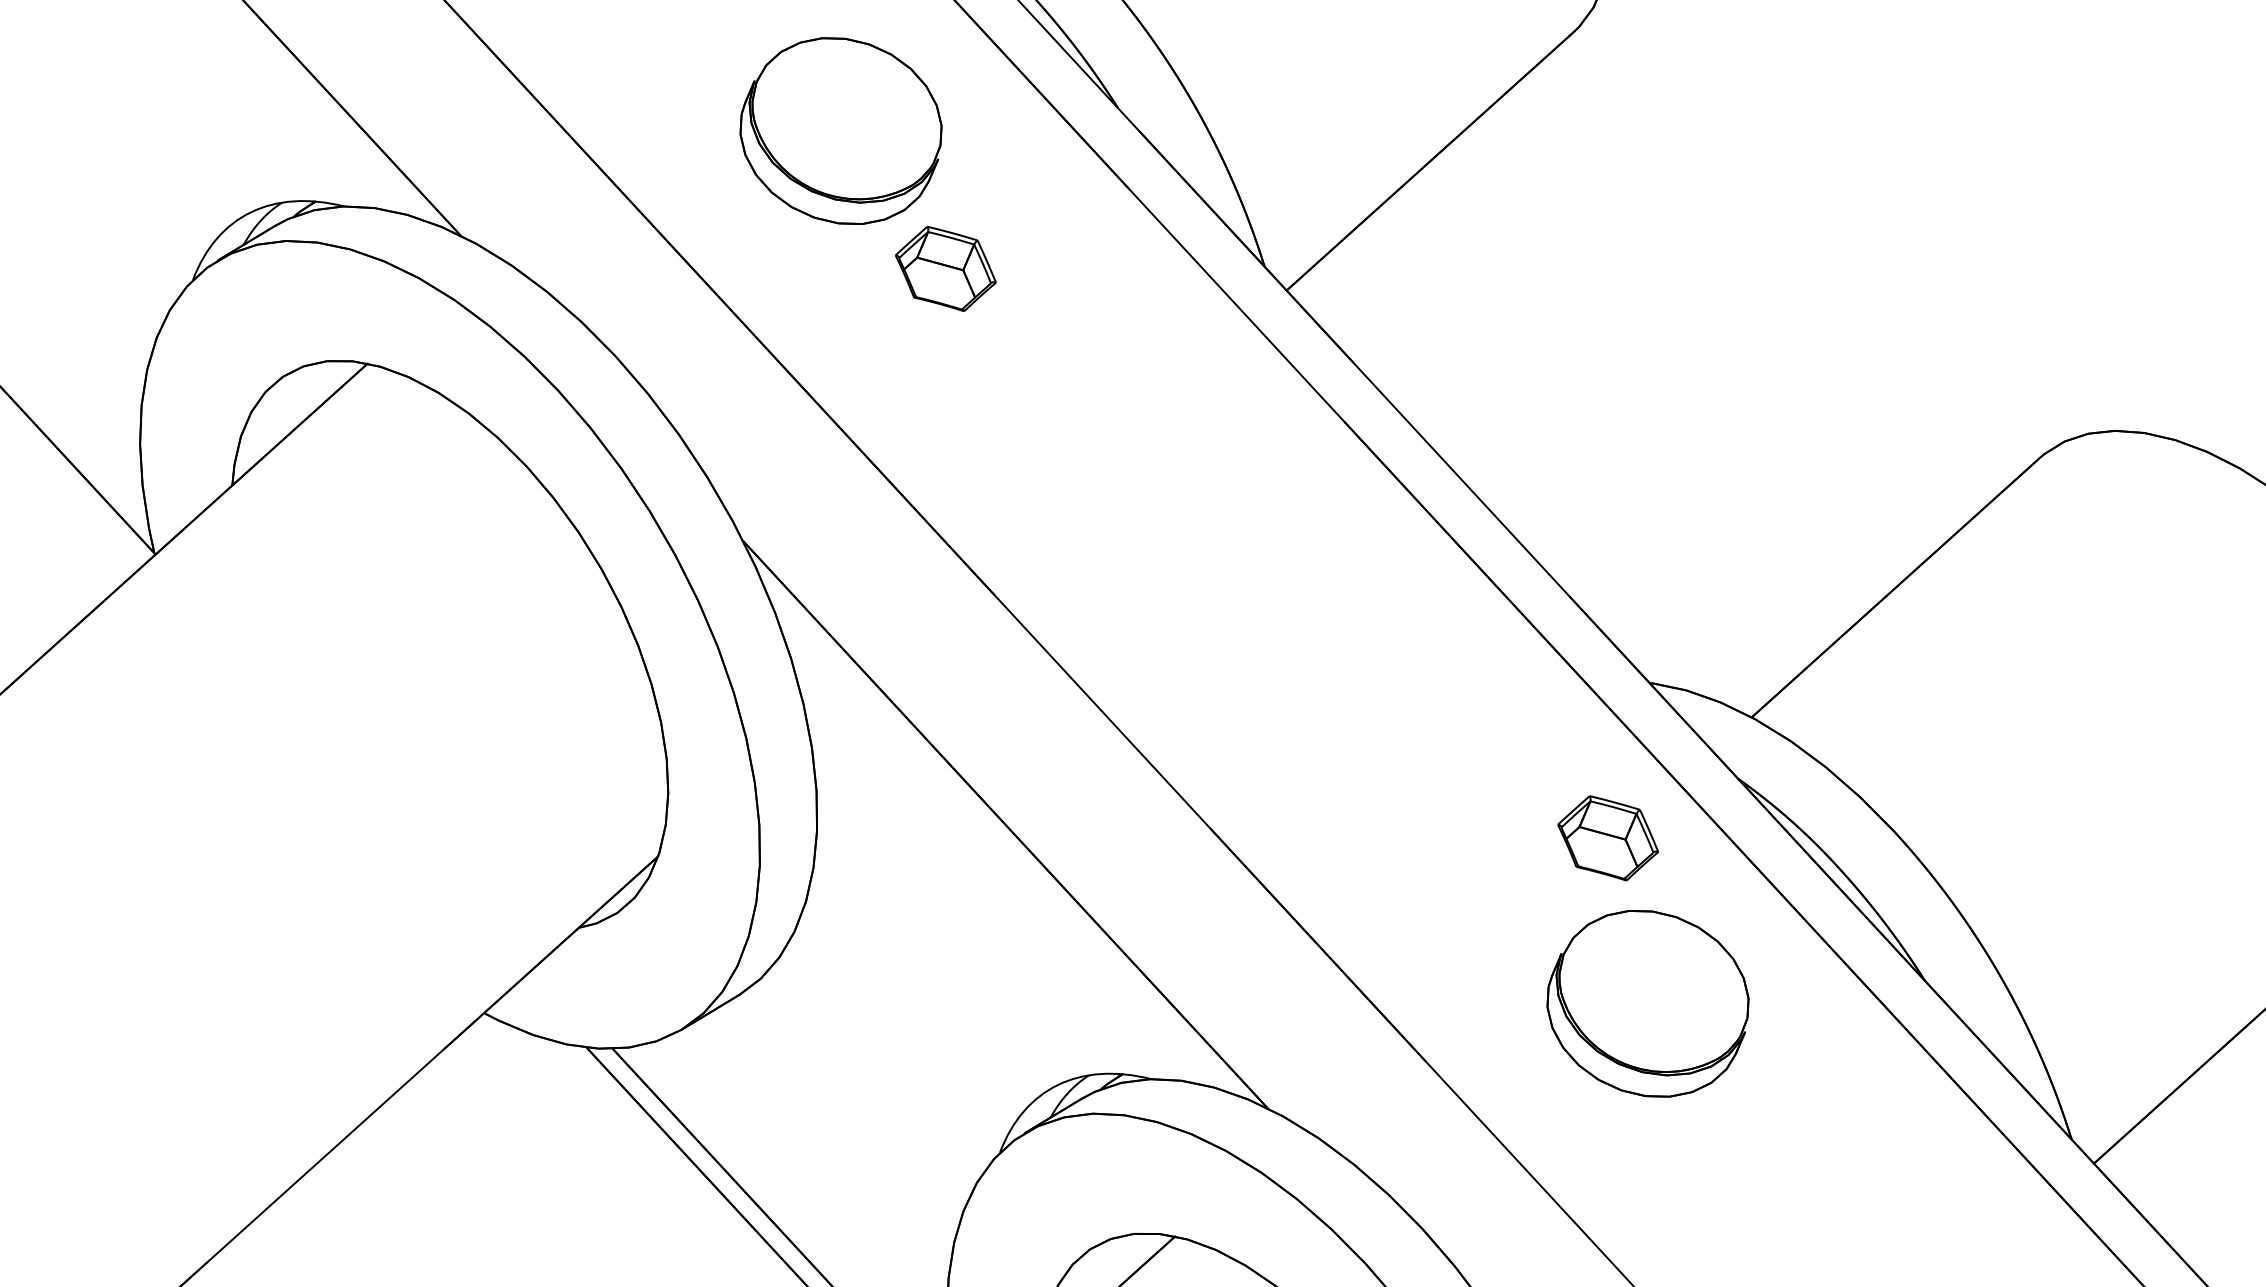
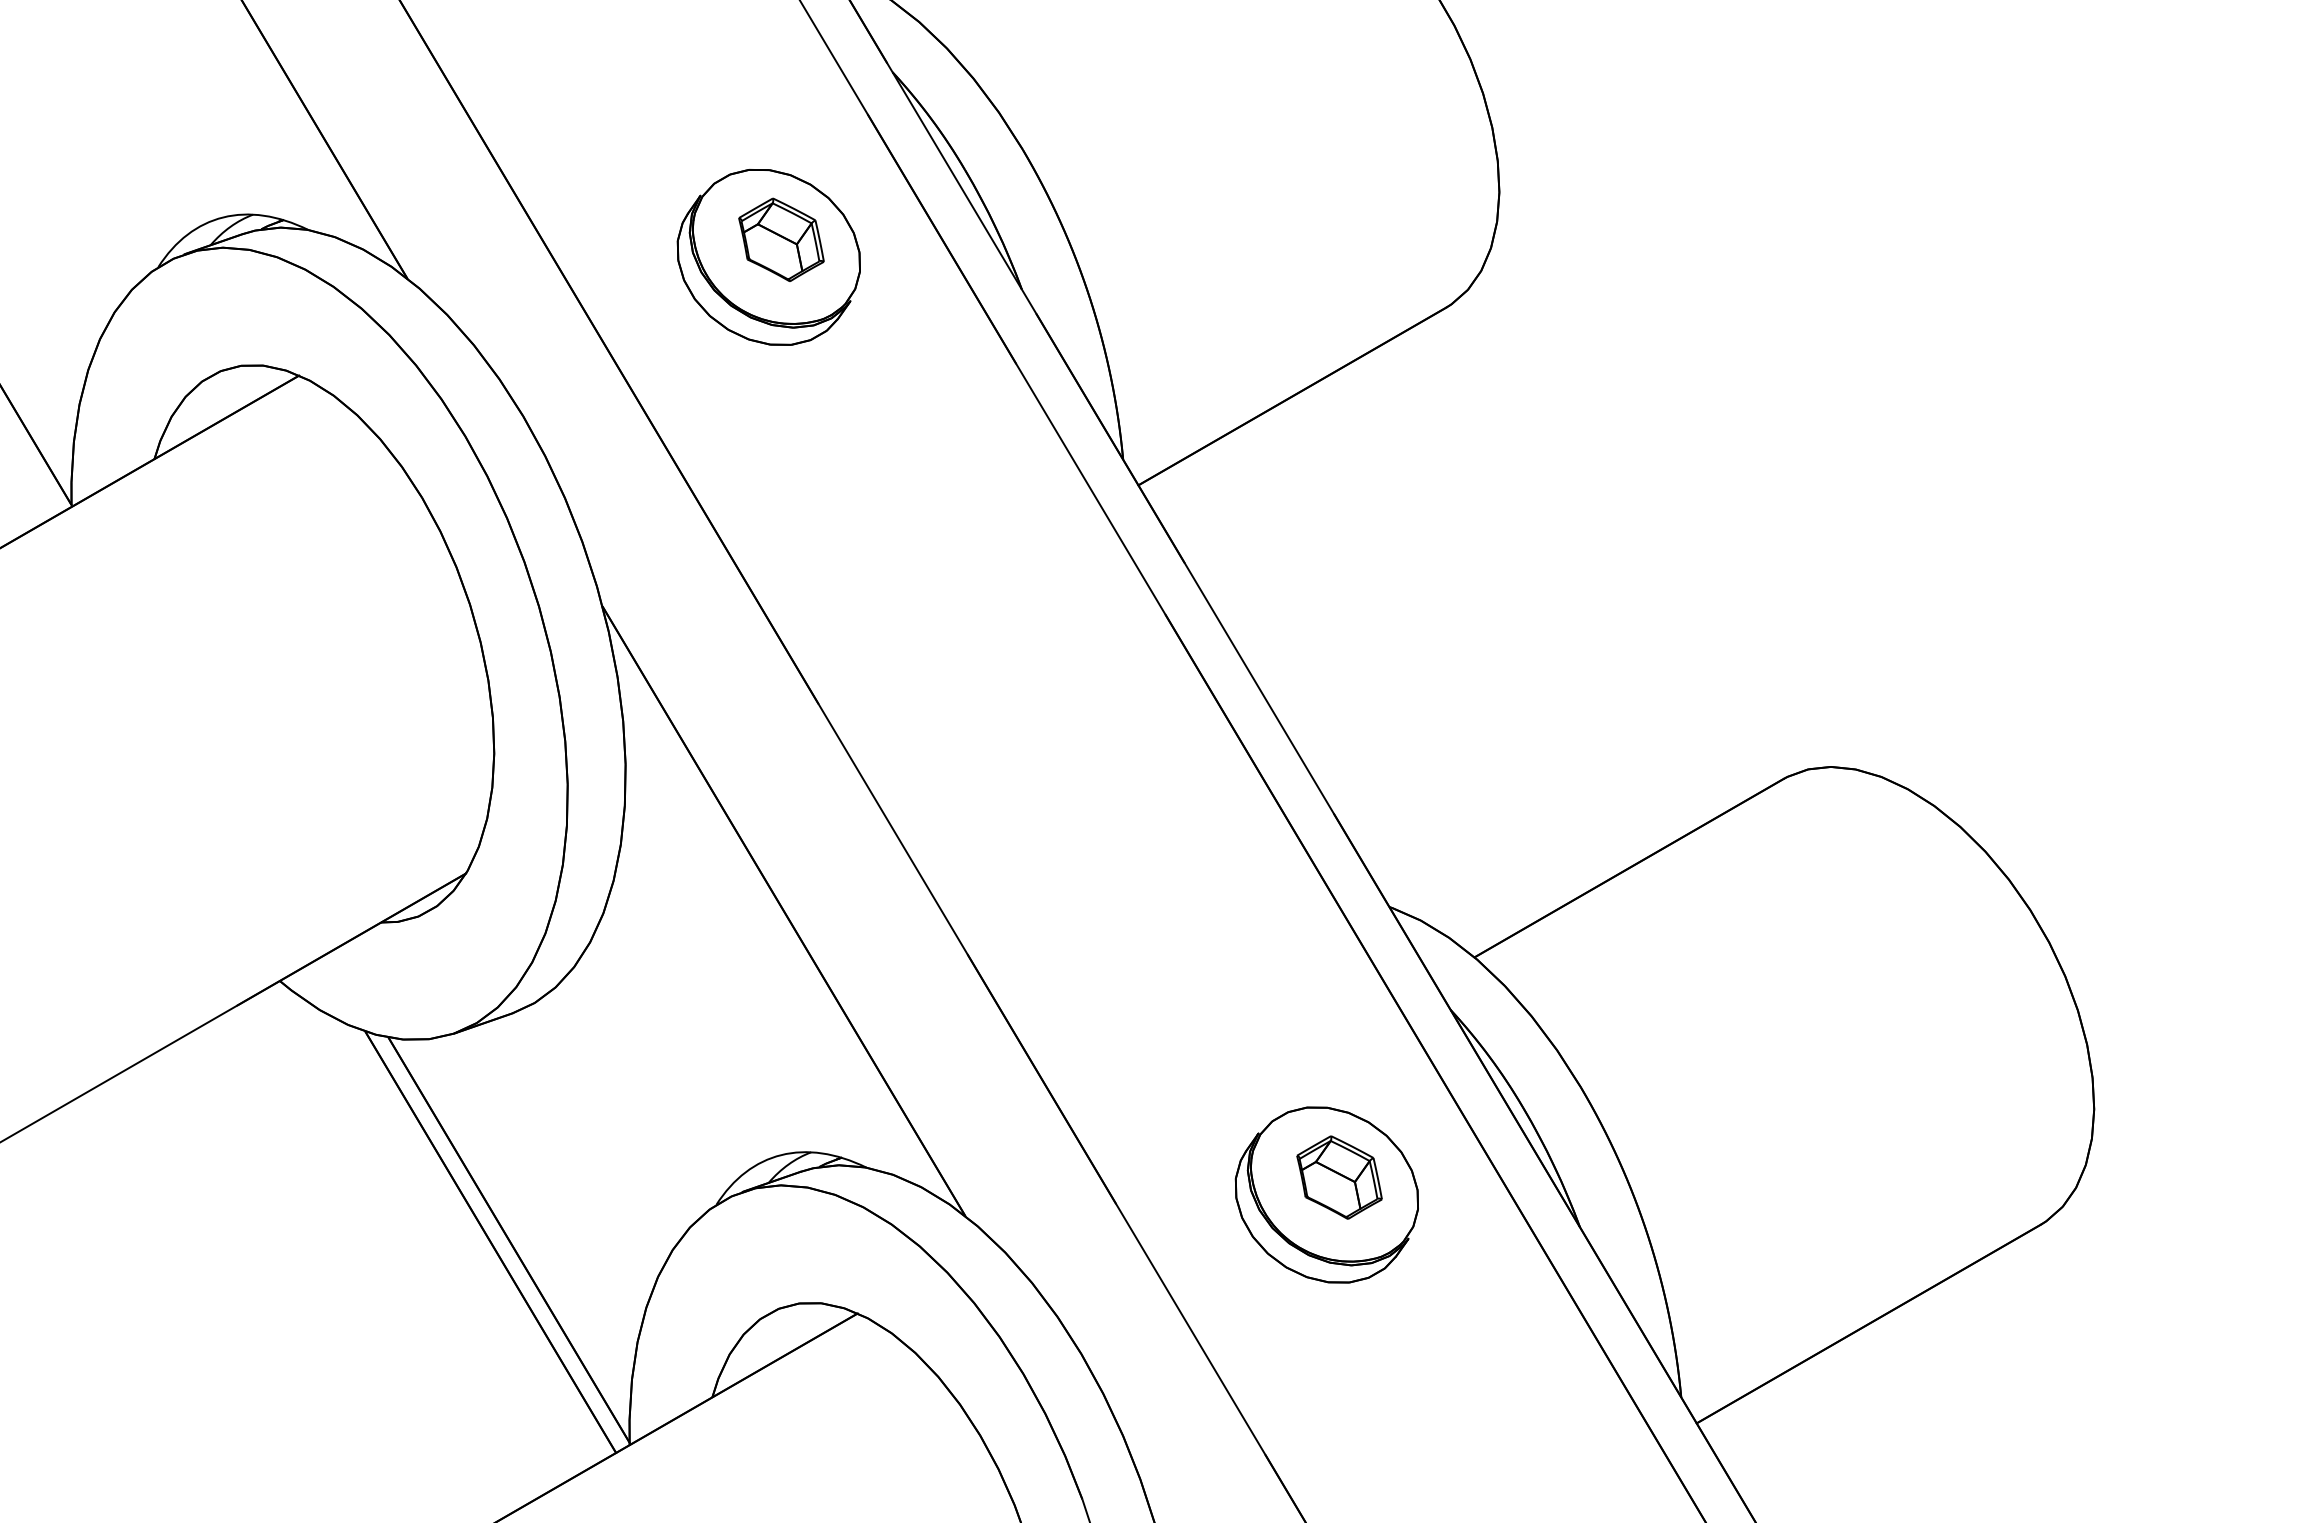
part: (945, 268) -> (781, 239), moved
part: (1608, 838) -> (1339, 1177), moved

